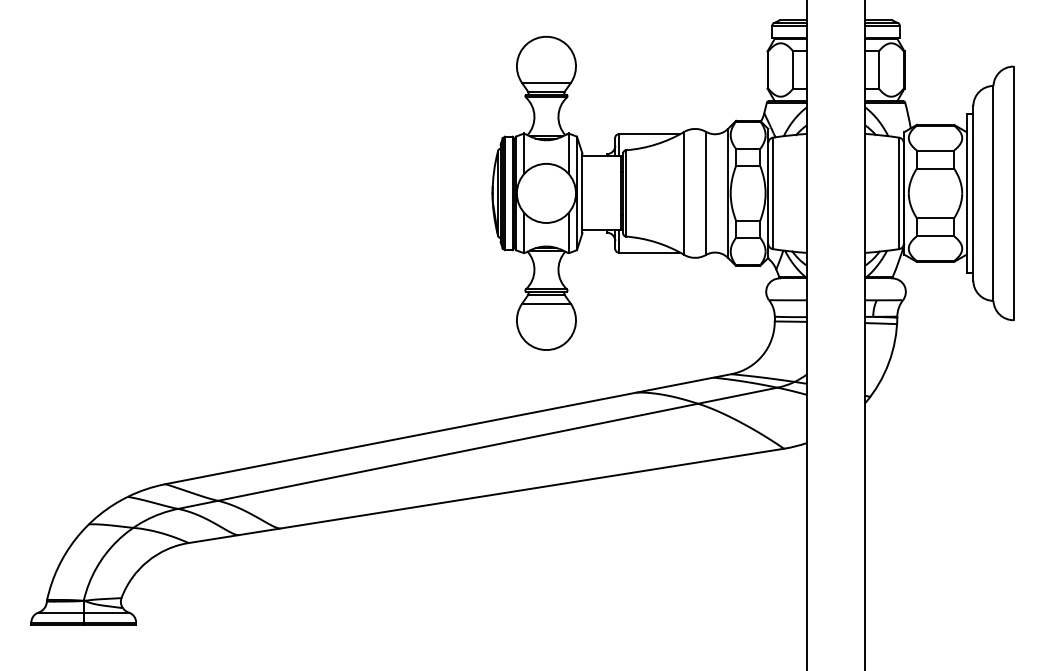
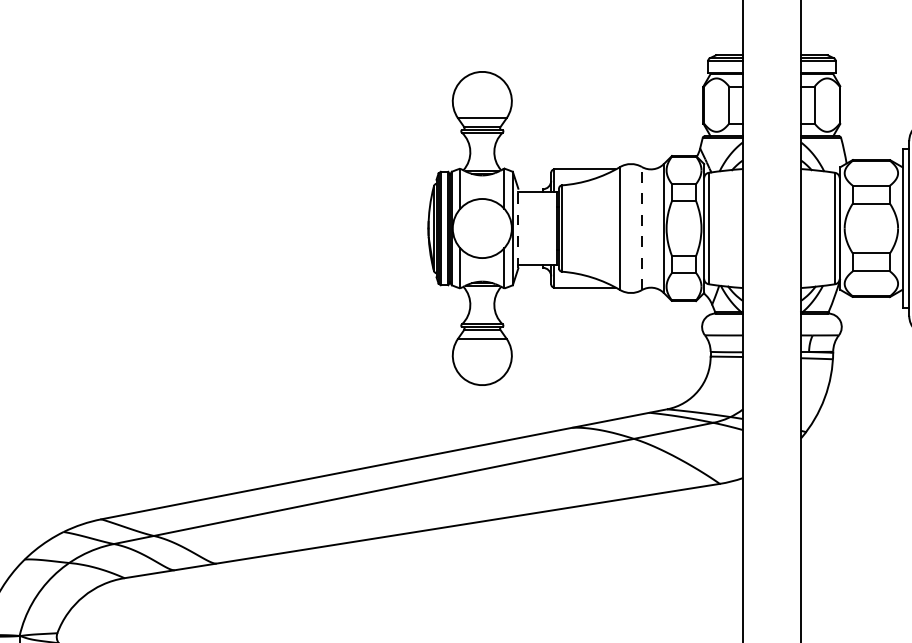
line: (582, 193) -> (518, 228), solid -> dashed
line: (705, 193) -> (641, 228), solid -> dashed

